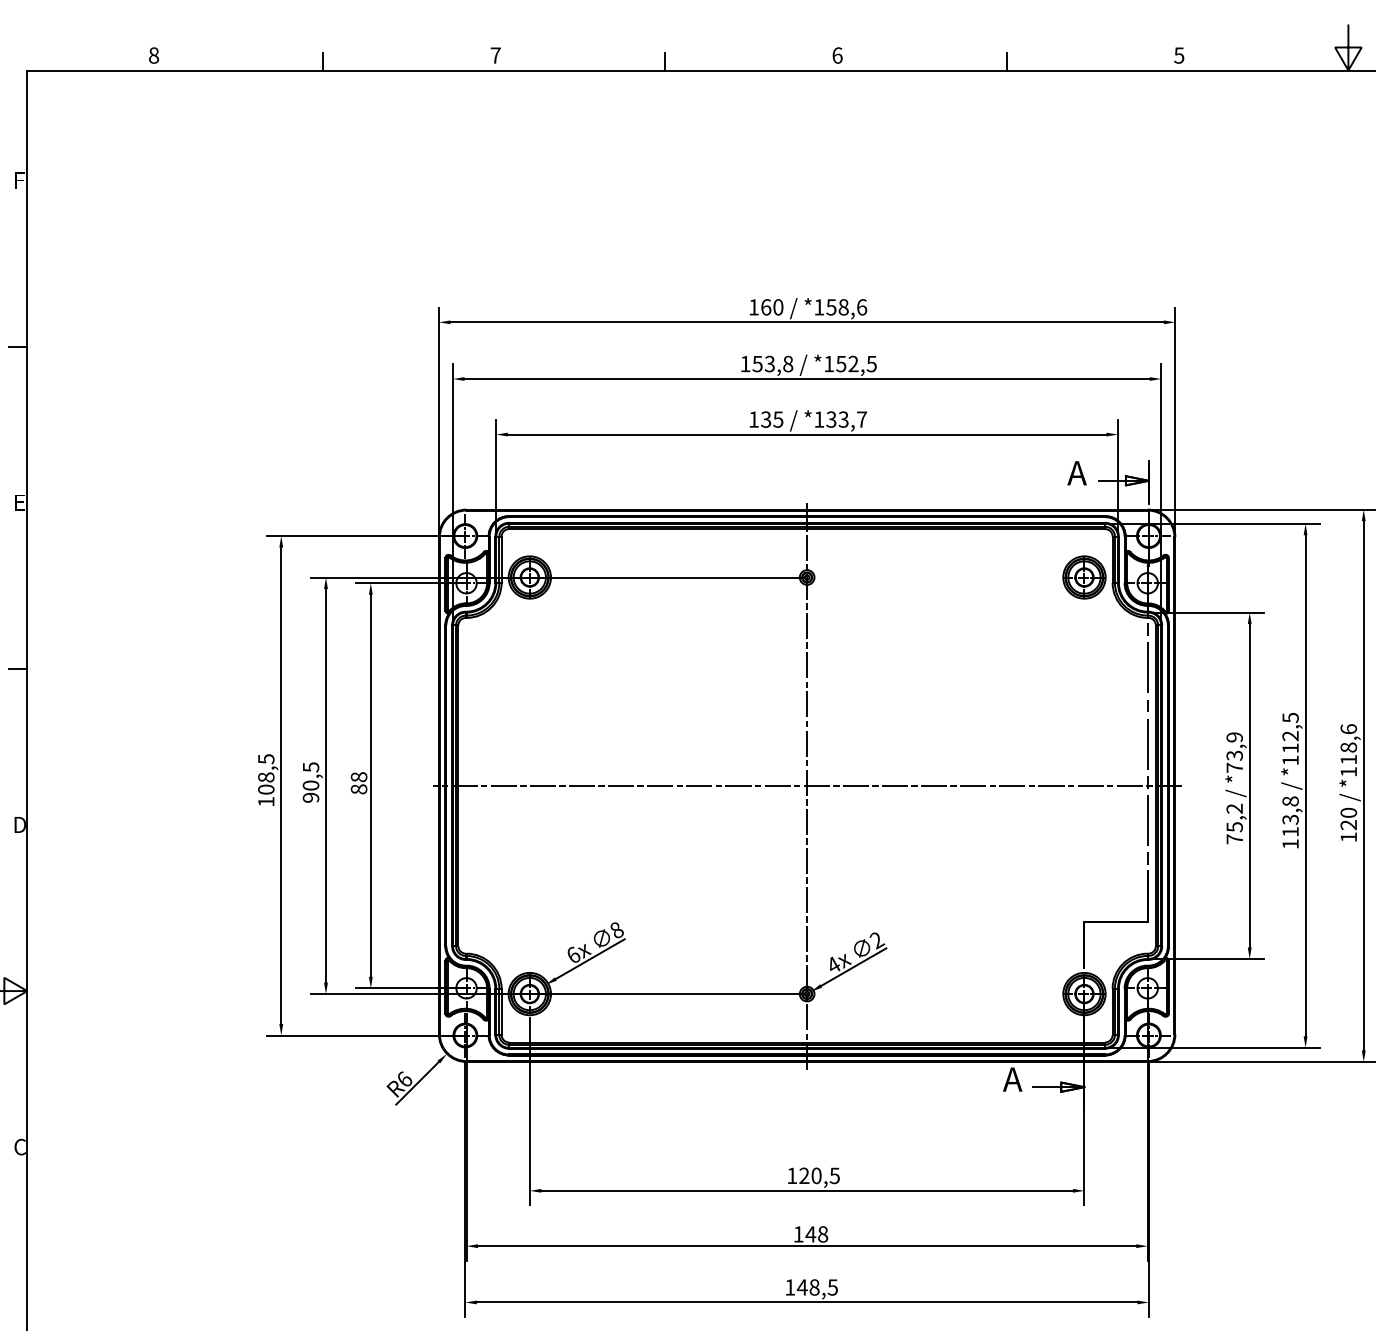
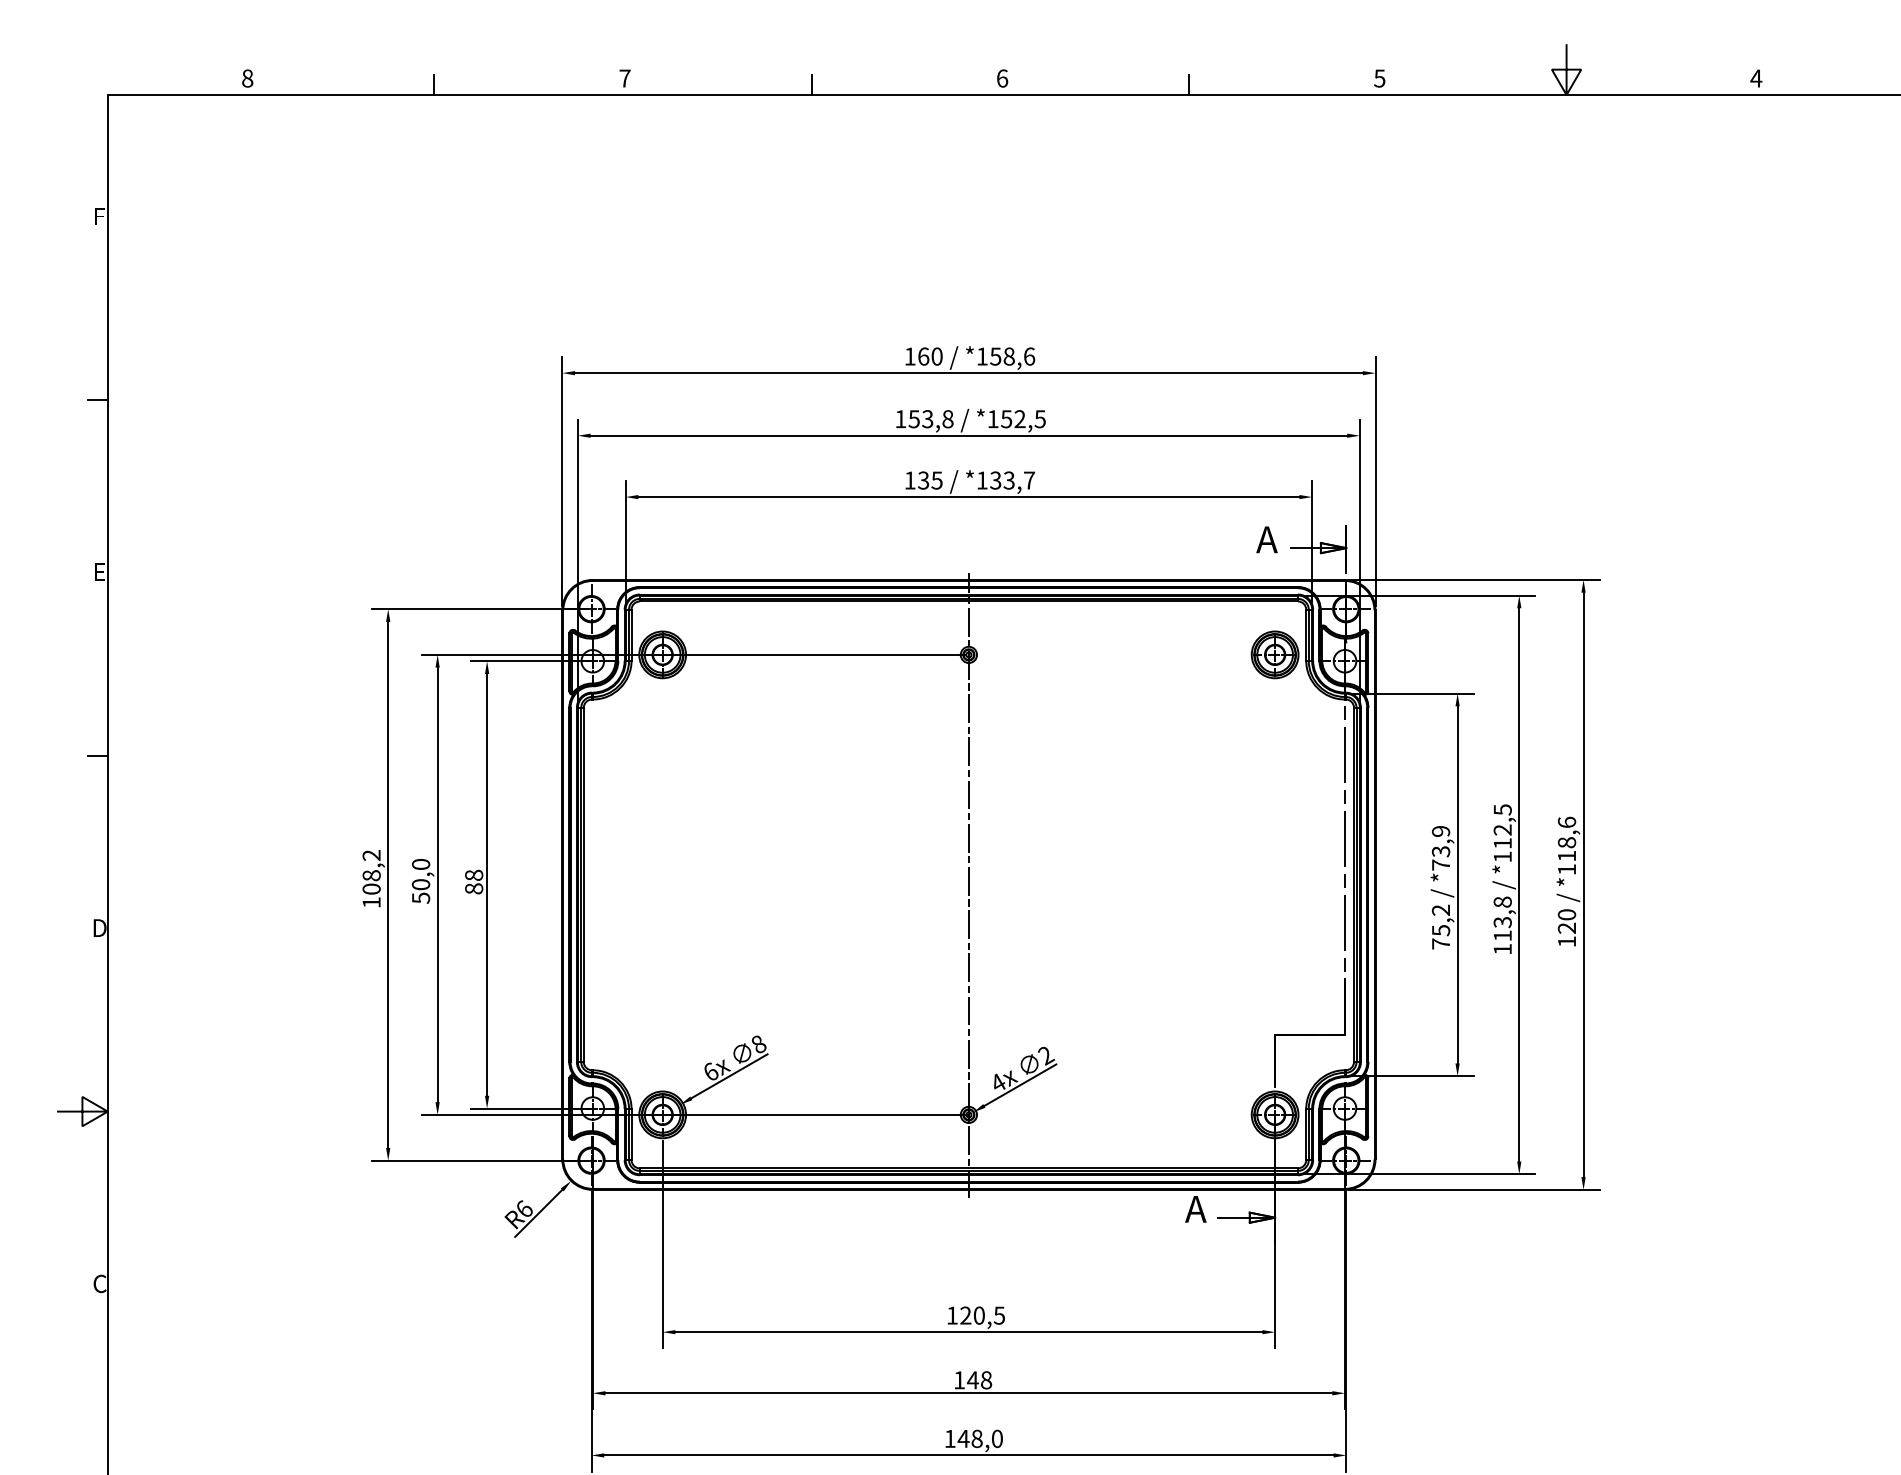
text: (266, 759) -> (371, 855), 108,5 -> 108,2
text: (311, 782) -> (421, 881), 90,5 -> 50,0
line: (807, 785) -> (969, 884), removed
text: (832, 1287) -> (996, 1438), 148,5 -> 148,0

